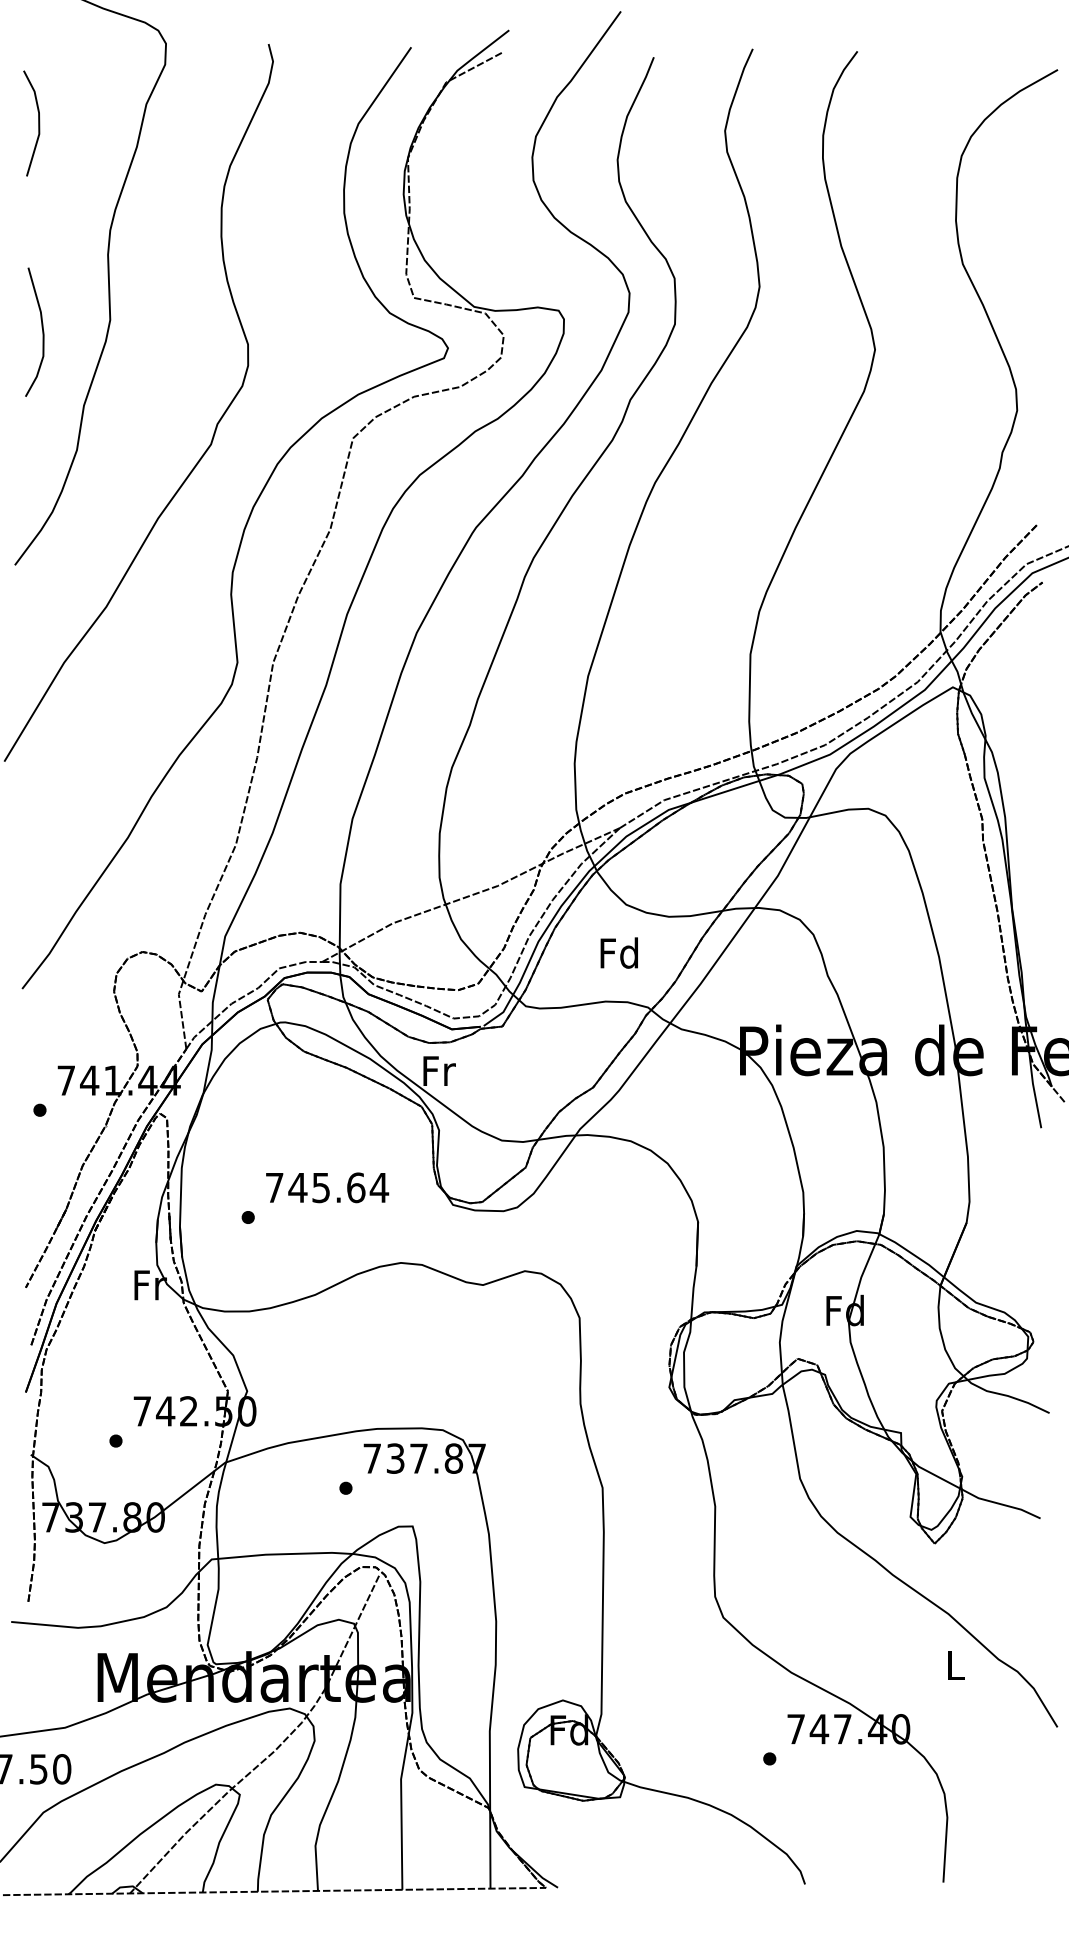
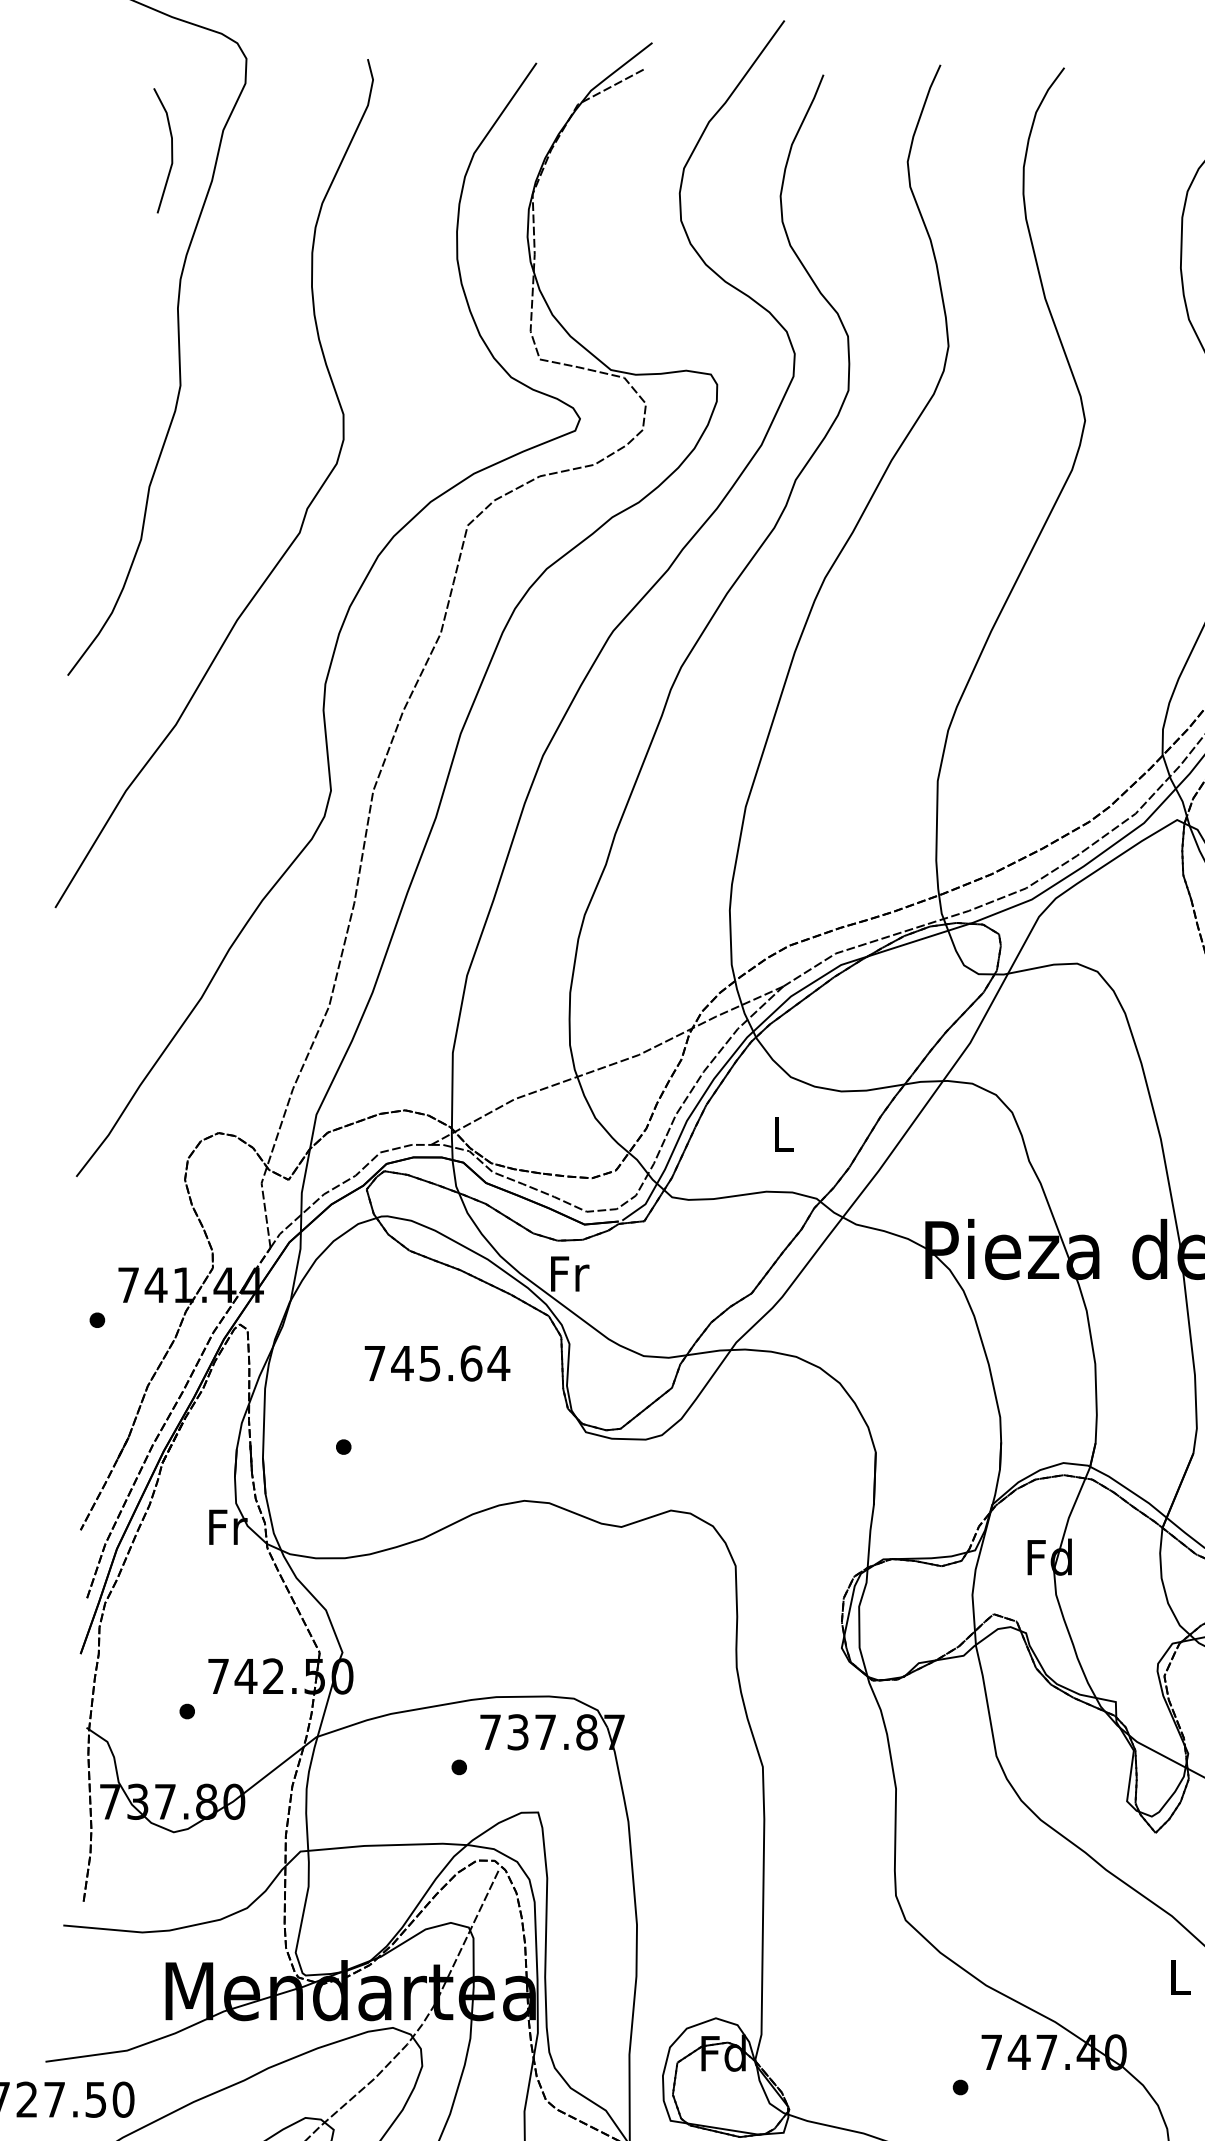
line: (38, 123) -> (171, 150), moved
curve: (42, 331) -> (100, 399), removed
text: (618, 952) -> (781, 1133), Fd -> L
text: (327, 1187) -> (437, 1363), moved

